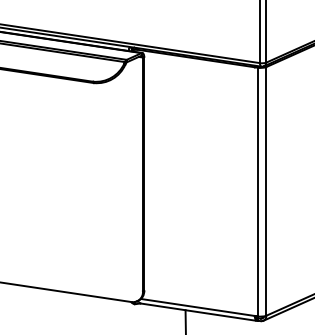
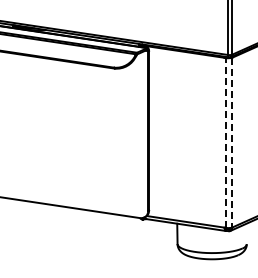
line: (266, 191) -> (232, 142), solid -> dashed
line: (257, 192) -> (226, 143), solid -> dashed

